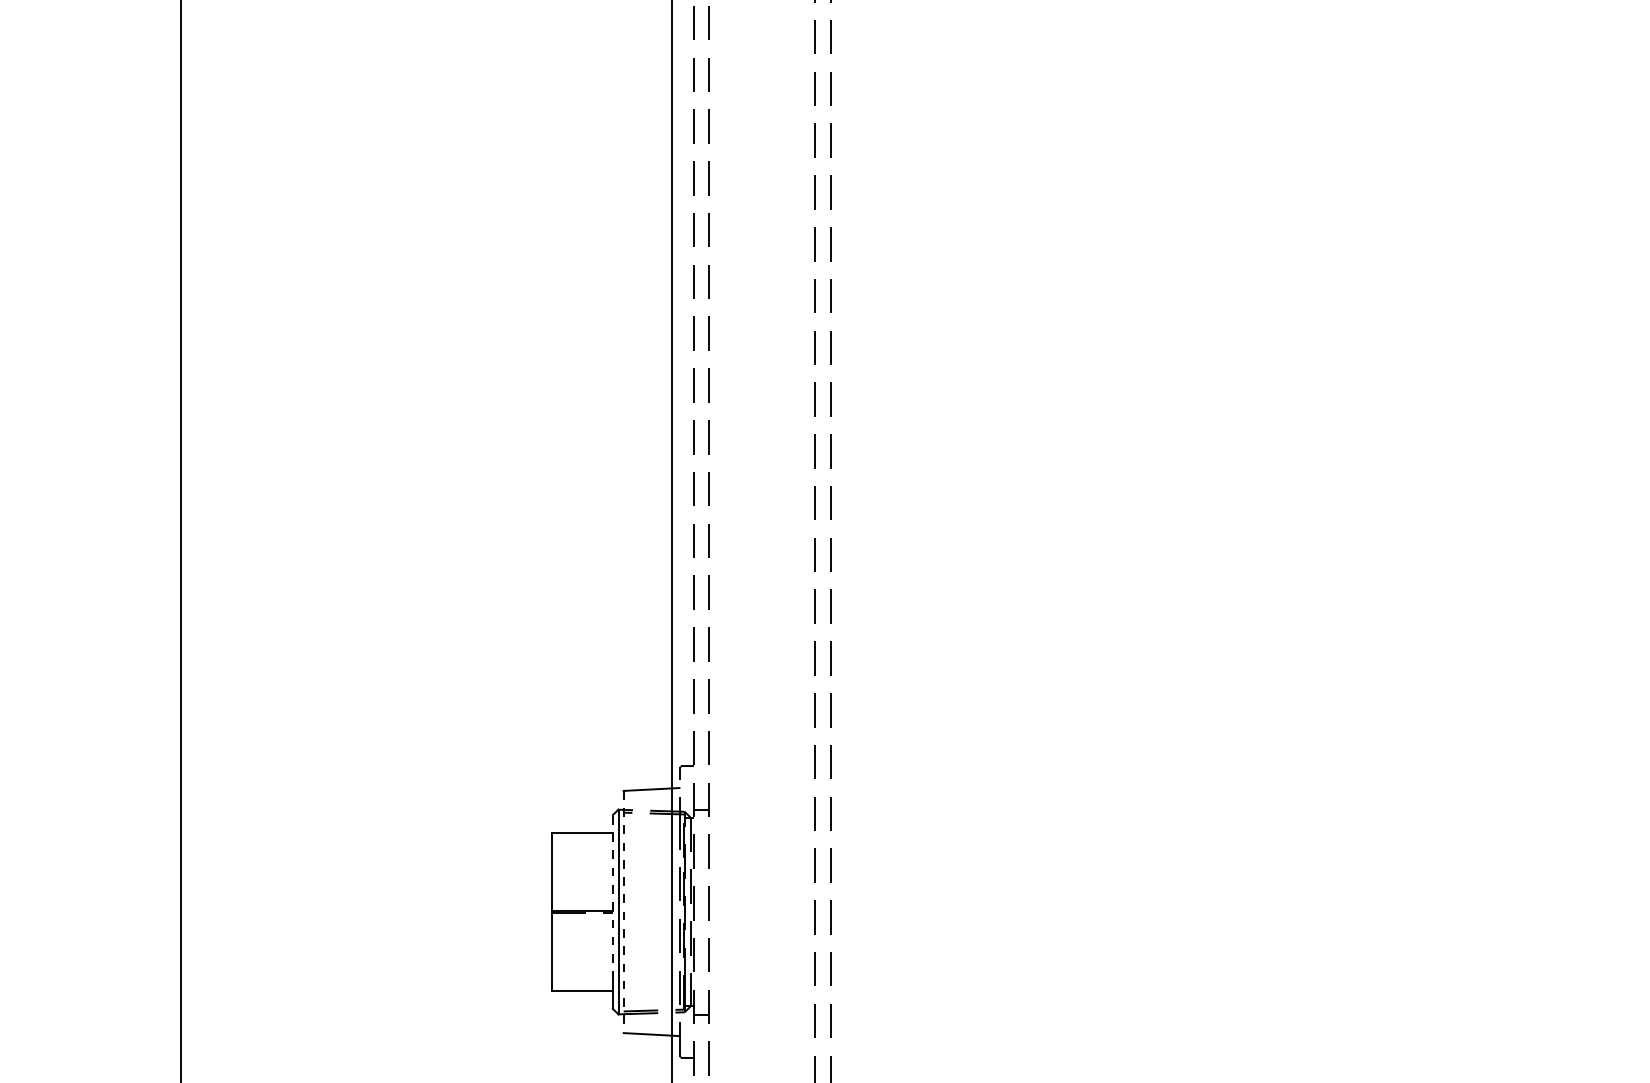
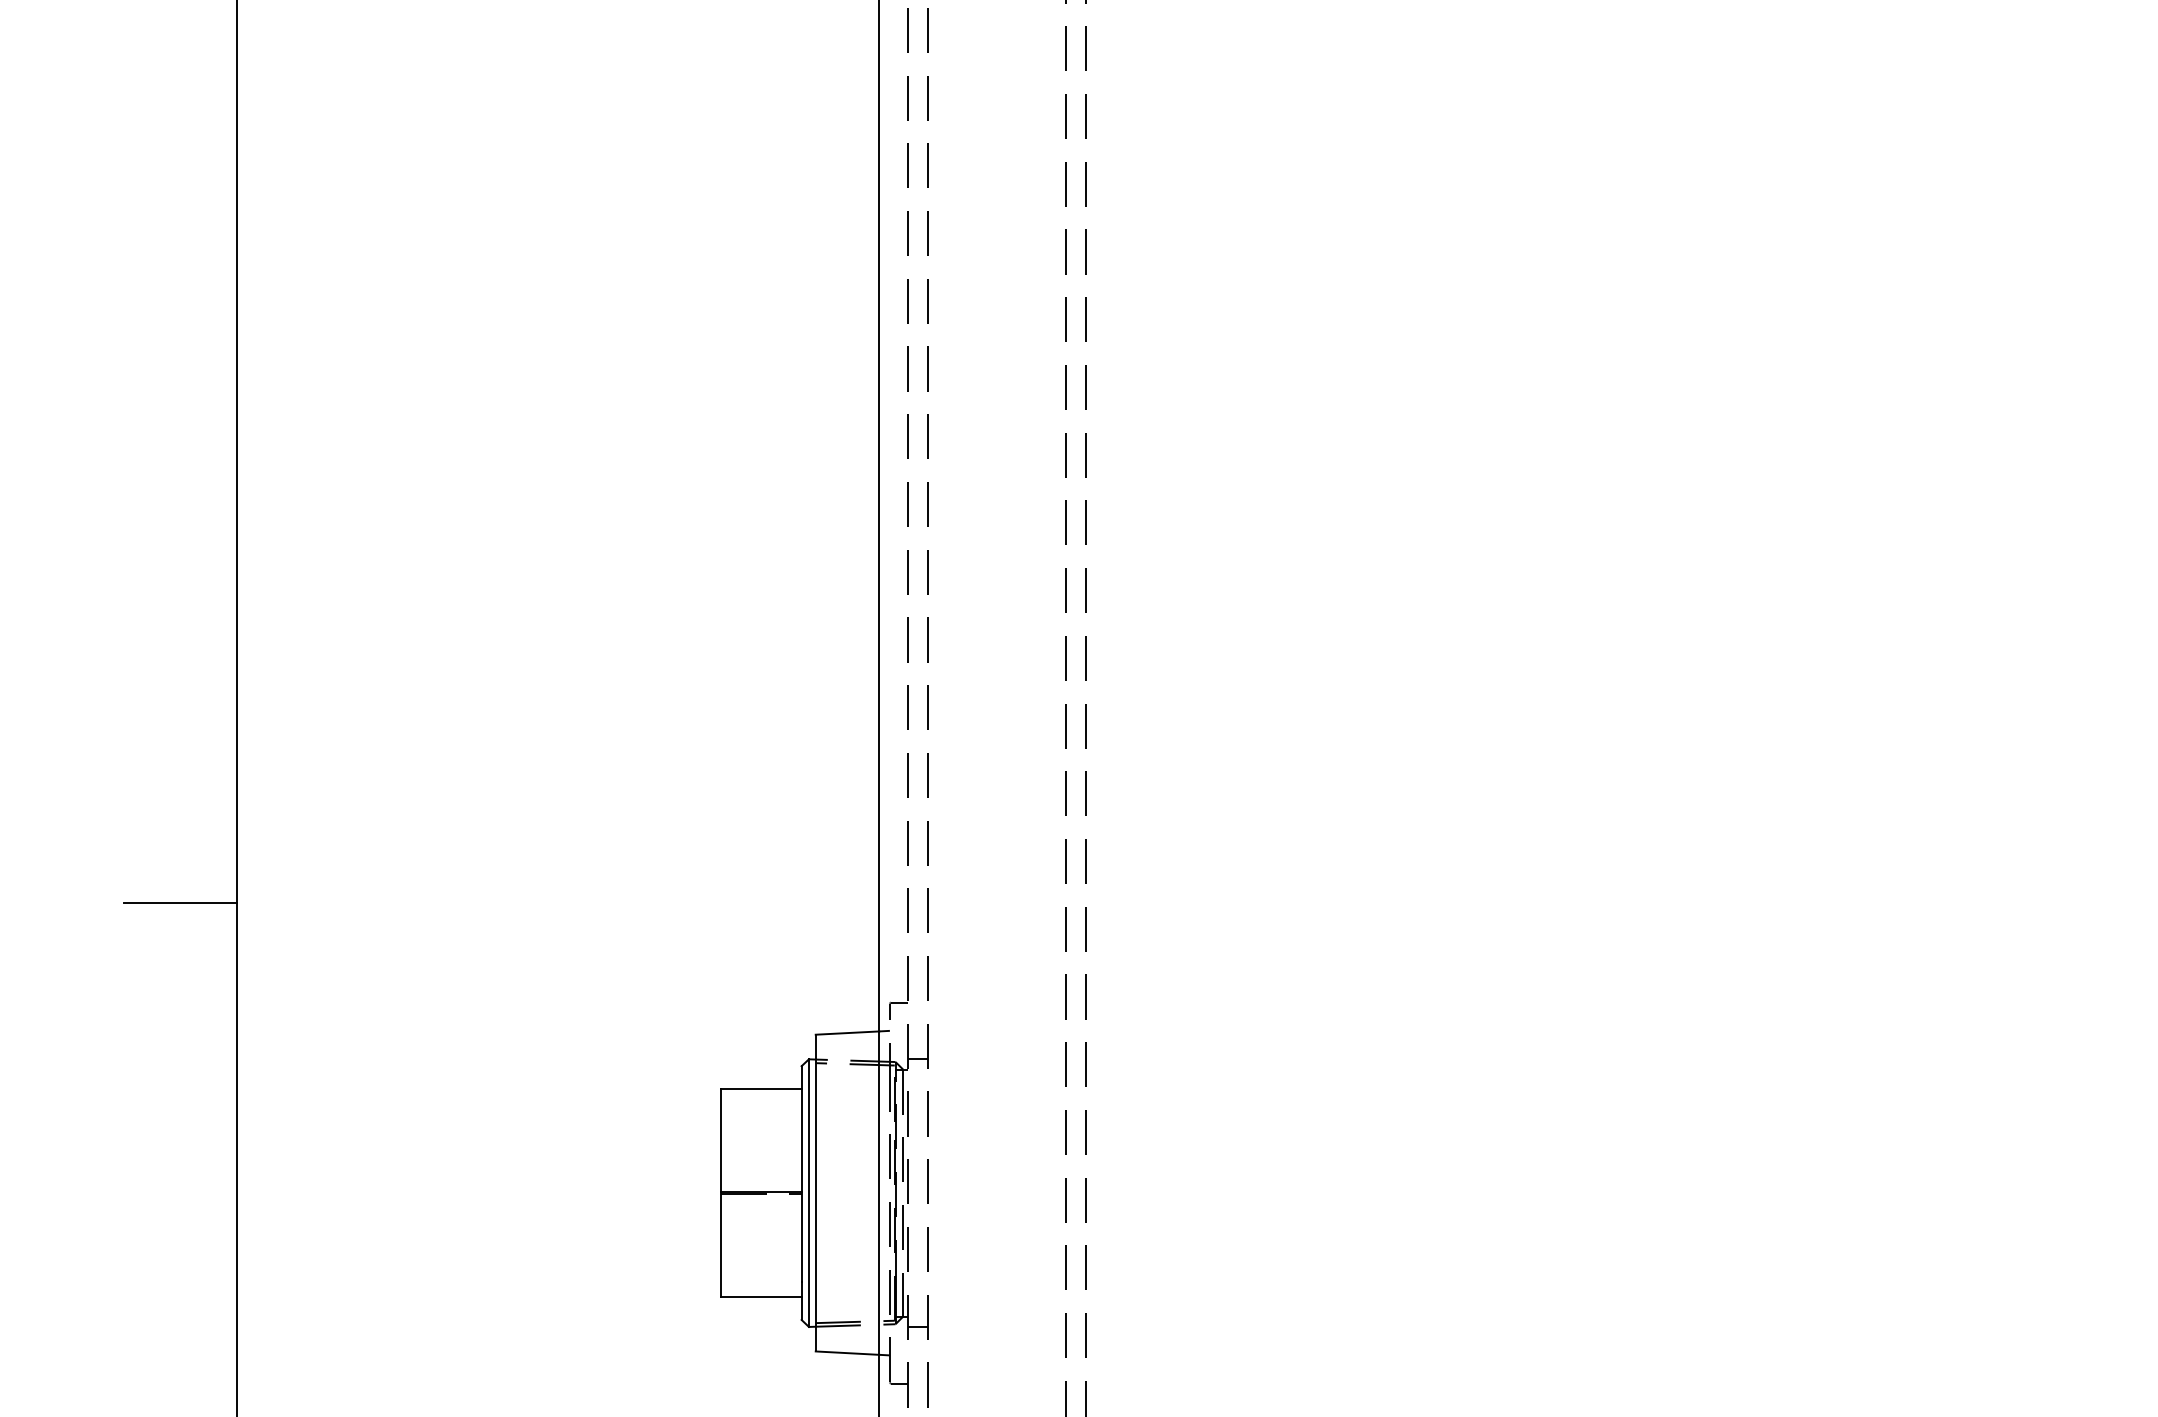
line: (137, 689) -> (179, 902), added
line: (612, 897) -> (801, 1174), dashed -> solid
line: (623, 912) -> (815, 1193), dashed -> solid

